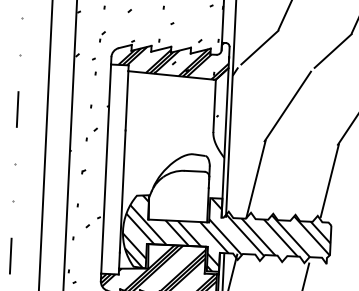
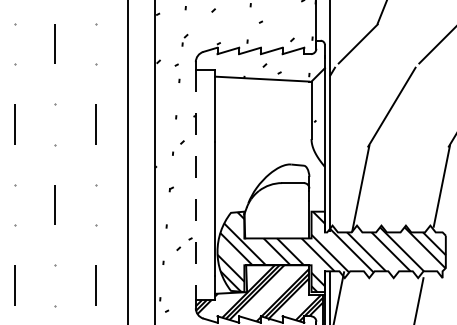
hatch: (173, 58) -> (263, 60), removed
line: (105, 169) -> (195, 185), solid -> dashed

